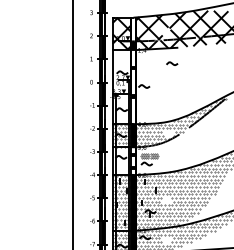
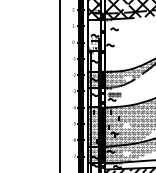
curve: (172, 63) -> (114, 29), moved

